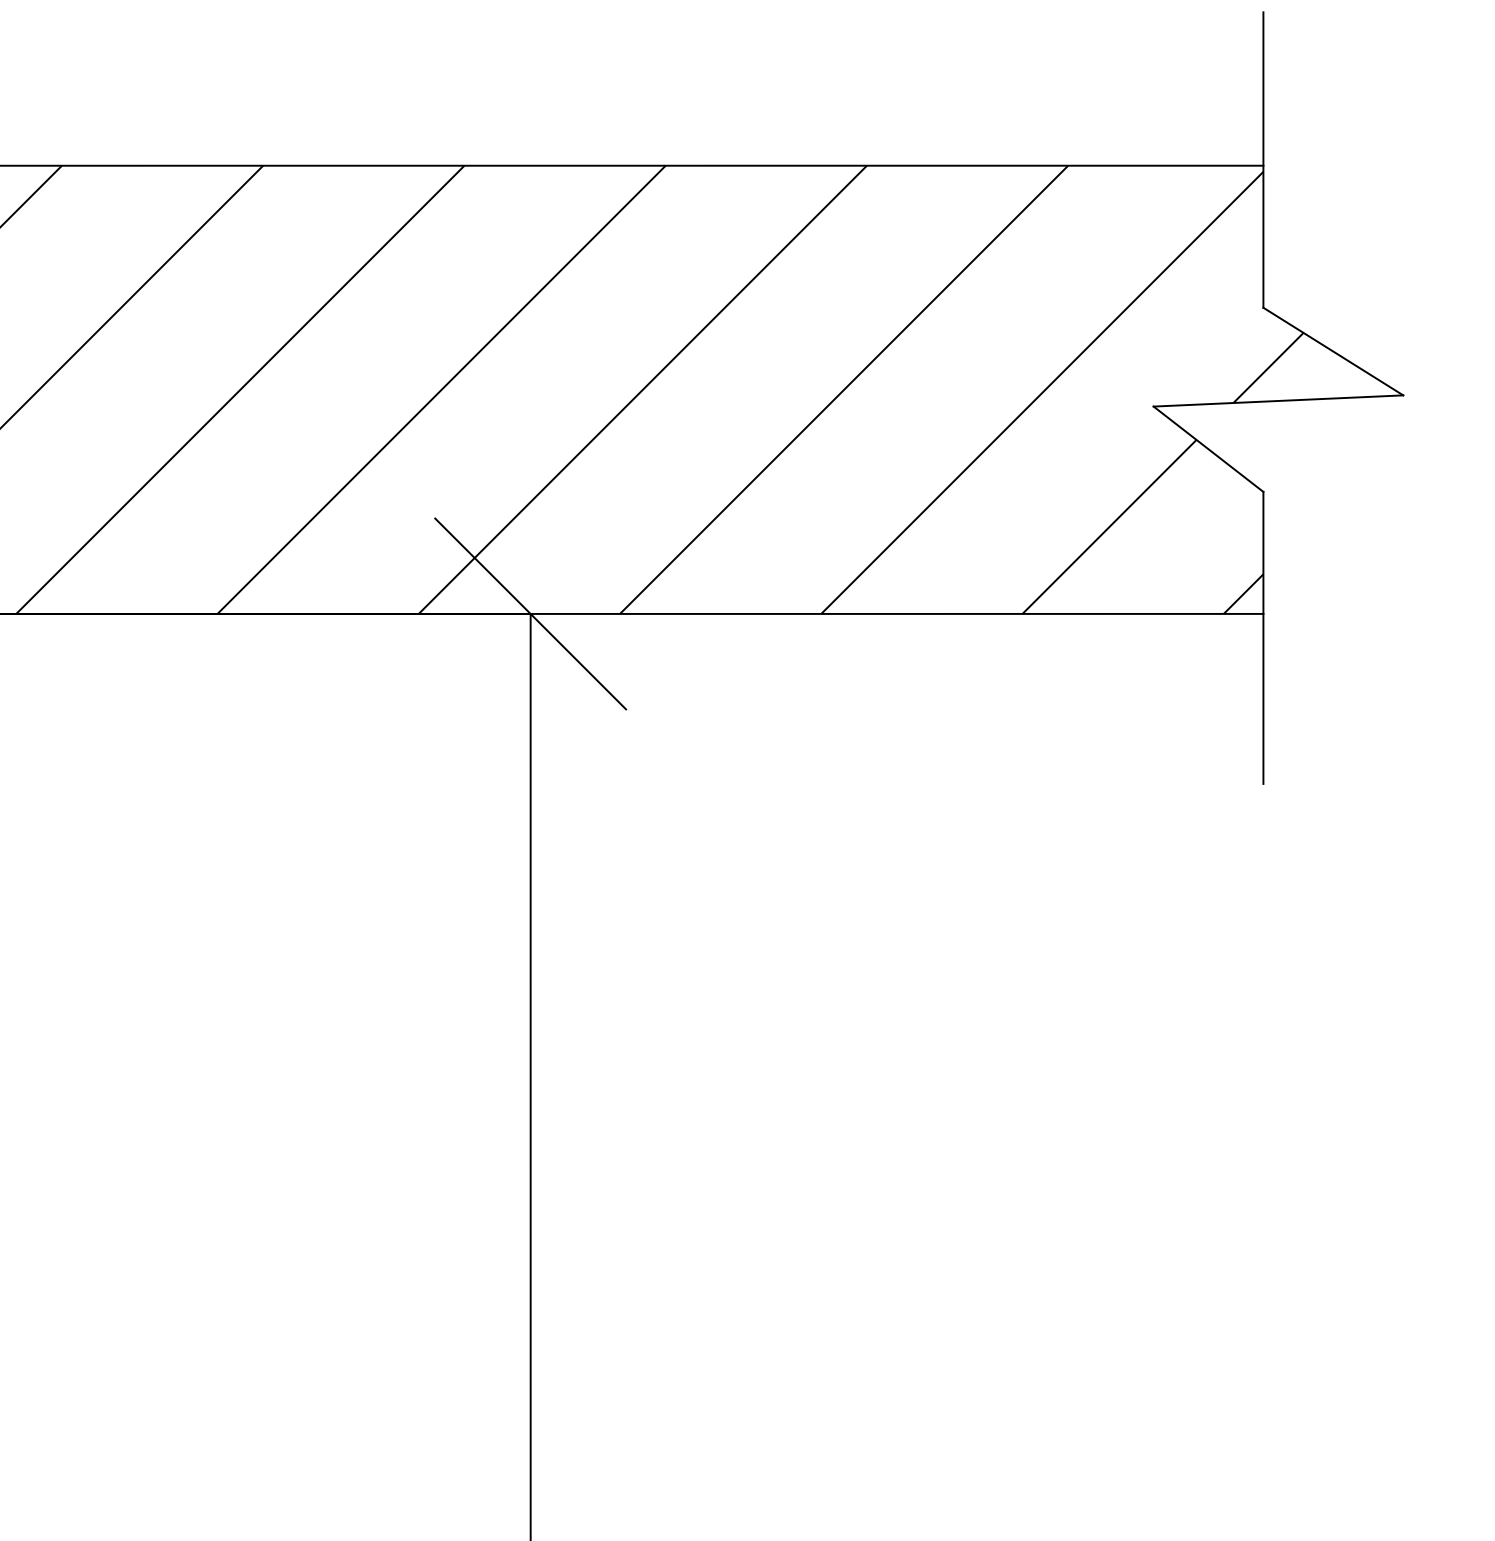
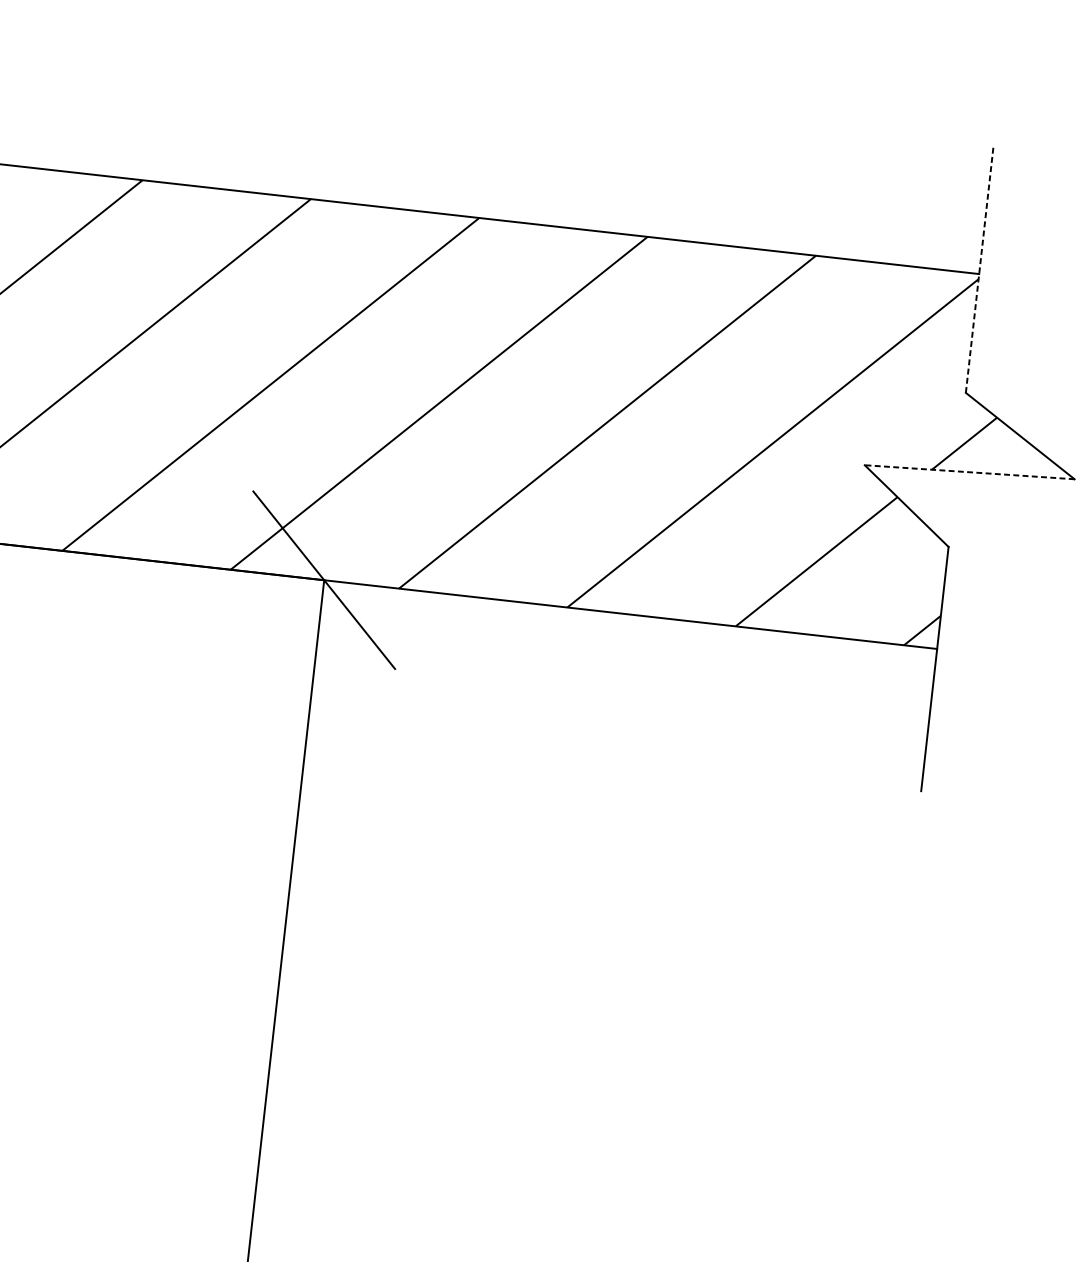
line: (1263, 160) -> (979, 269), solid -> dashed
line: (1278, 400) -> (969, 471), solid -> dashed

